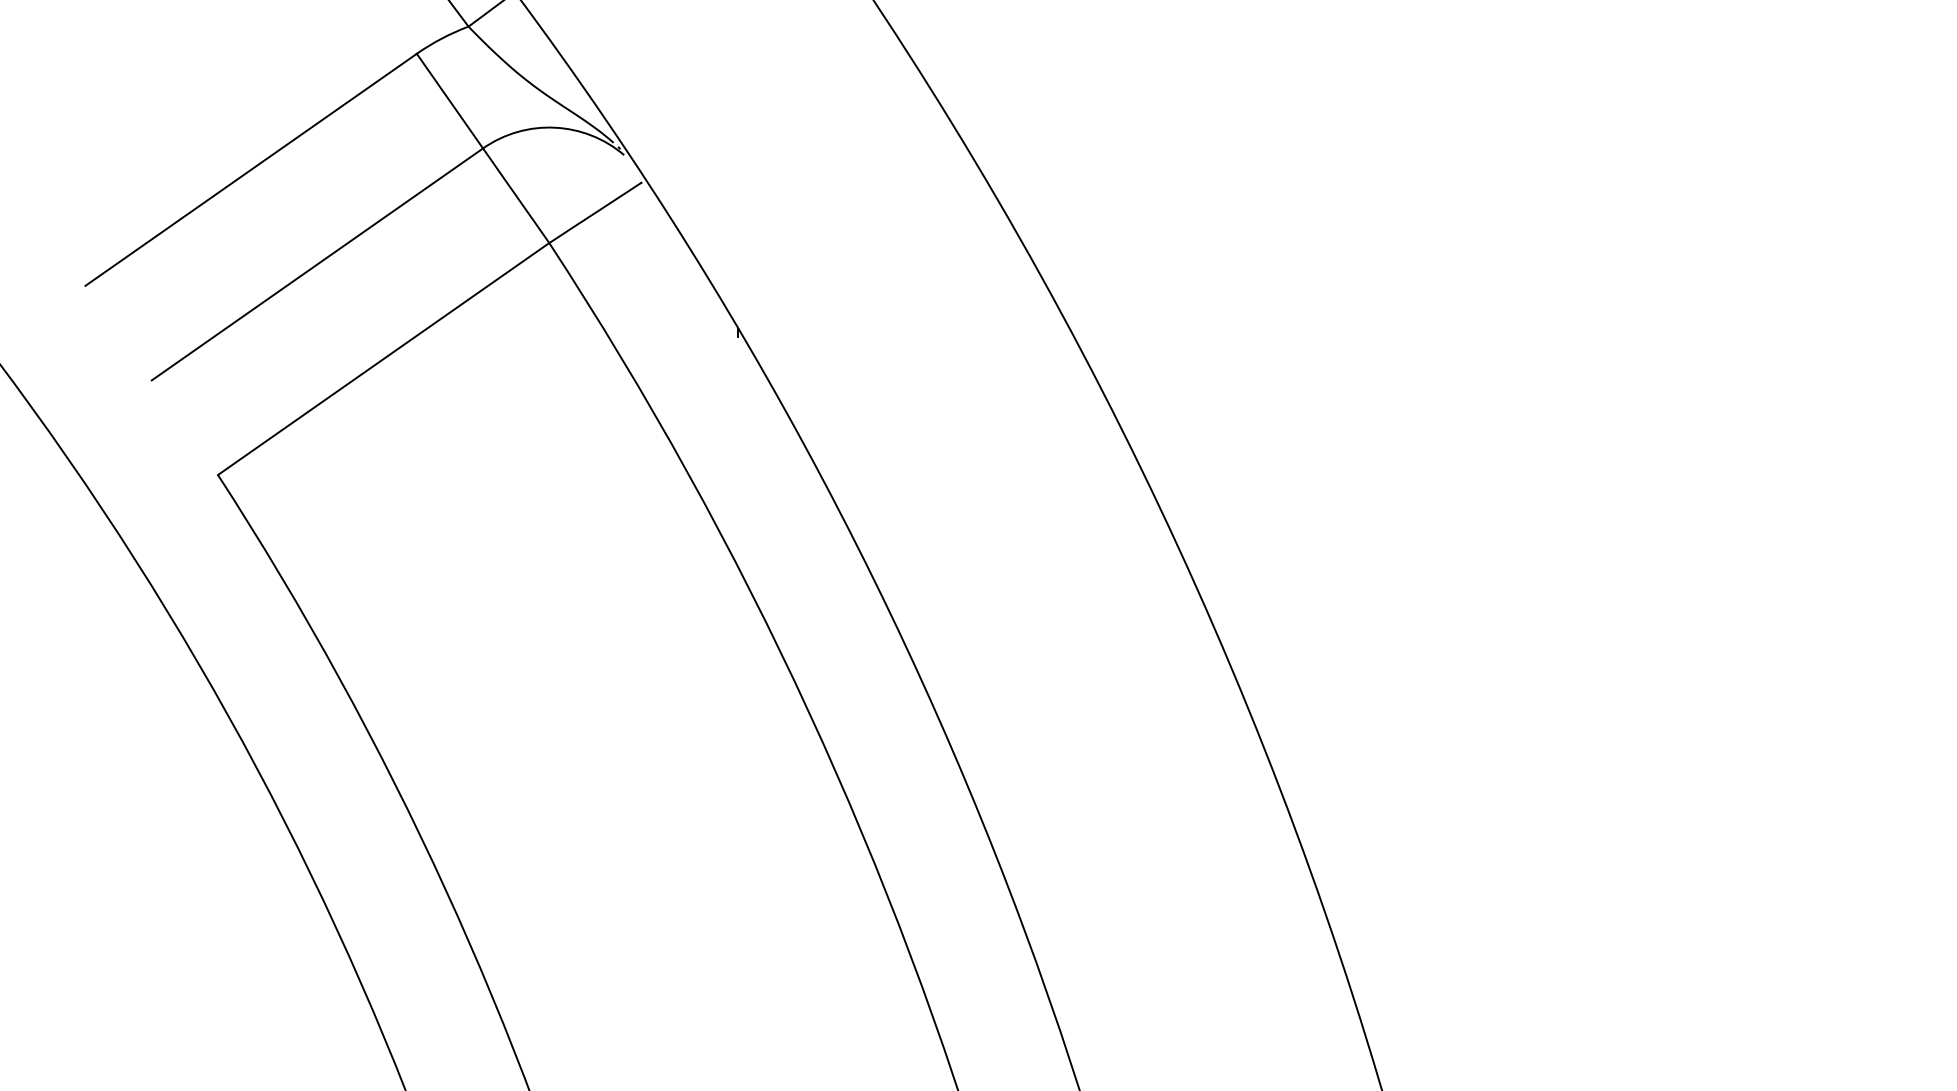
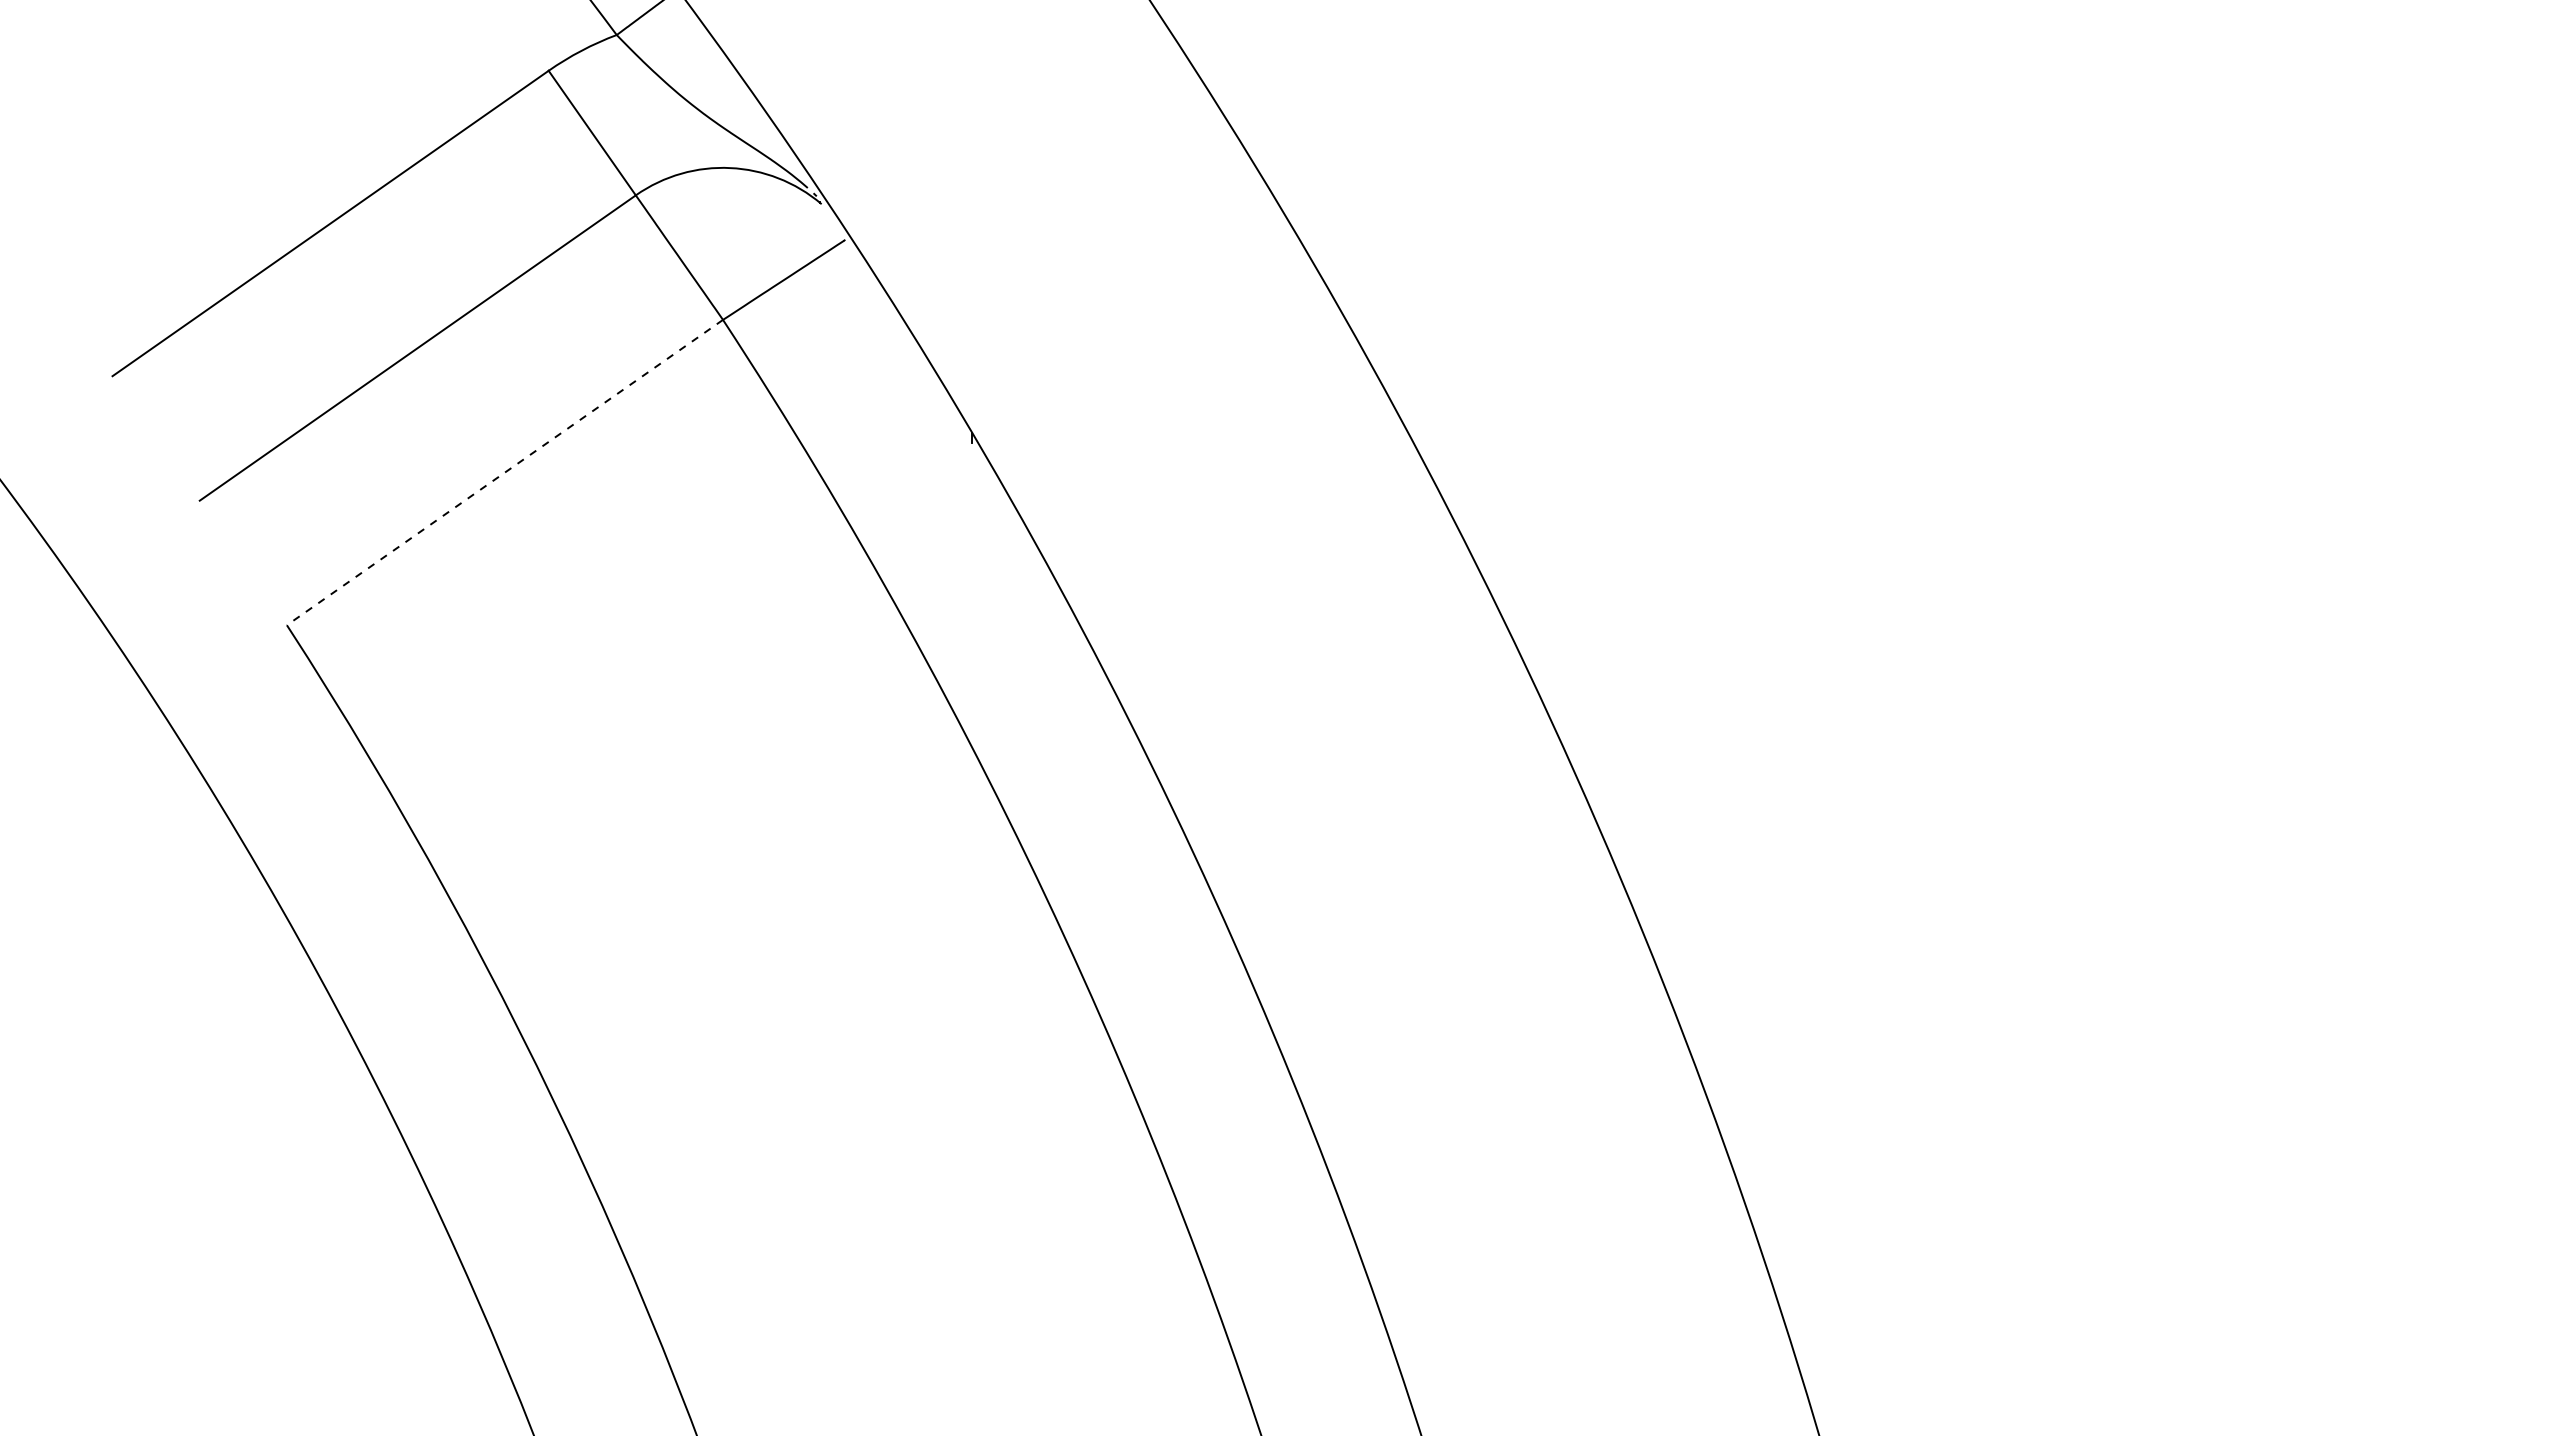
line: (383, 358) -> (504, 472), solid -> dashed

